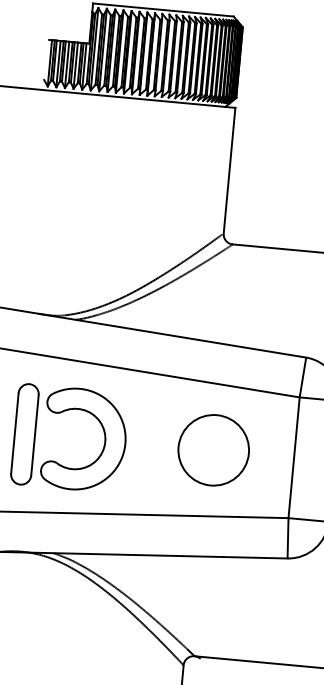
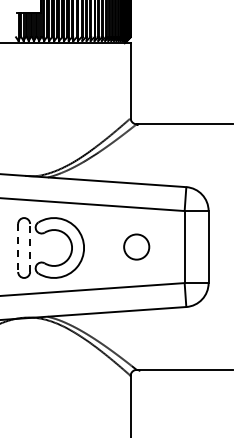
line: (15, 434) -> (18, 248), solid -> dashed
line: (35, 436) -> (30, 248), solid -> dashed
circle: (213, 451) -> (136, 247), size x0.6

